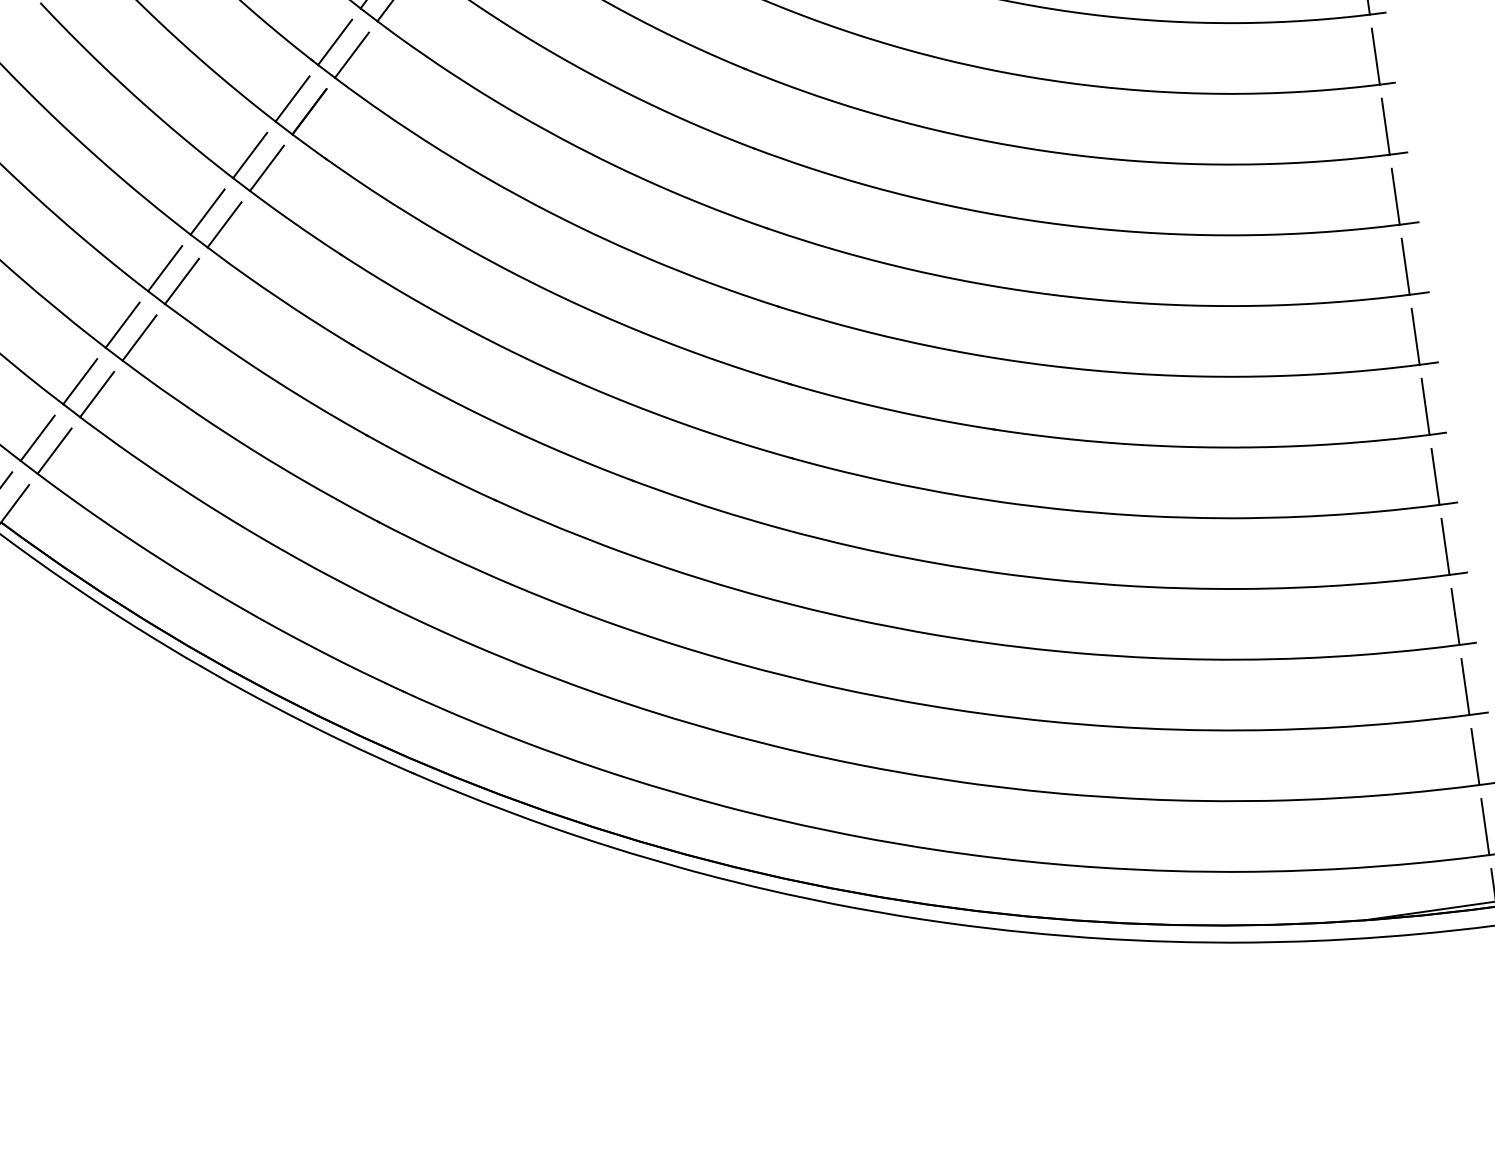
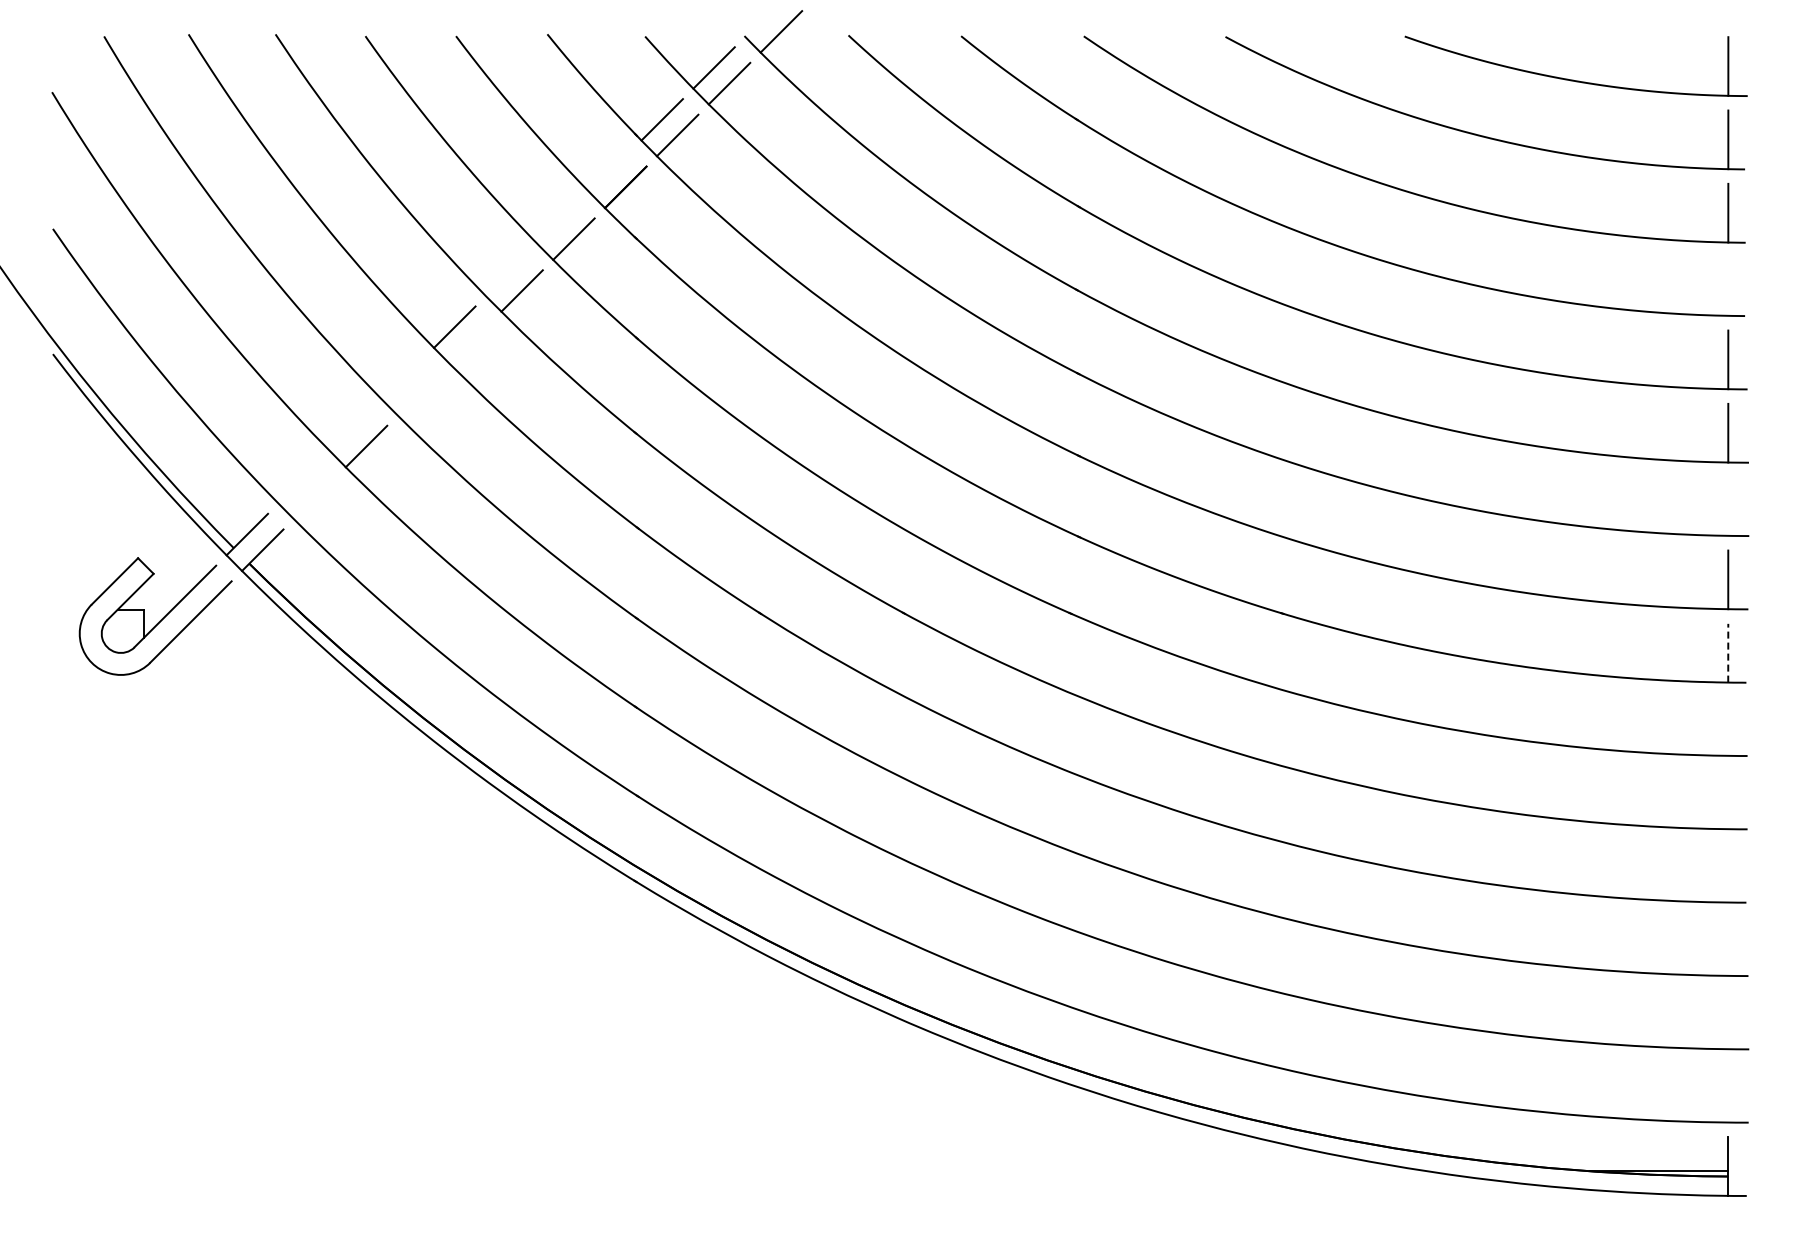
line: (1376, 56) -> (1728, 286), removed
line: (292, 98) -> (610, 171), removed
line: (250, 155) -> (558, 223), removed
line: (207, 212) -> (506, 275), removed
line: (1405, 266) -> (1728, 506), removed
line: (181, 281) -> (469, 342), removed
line: (122, 324) -> (402, 378), removed
line: (139, 337) -> (418, 394), removed
line: (79, 381) -> (350, 430), removed
line: (1425, 406) -> (1728, 652), solid -> dashed
line: (37, 438) -> (298, 482), removed
line: (54, 451) -> (314, 498), removed
line: (1435, 476) -> (1728, 726), removed
line: (1445, 546) -> (1728, 799), removed
line: (1455, 616) -> (1728, 872), removed
line: (1465, 686) -> (1728, 946), removed
line: (1475, 756) -> (1728, 1019), removed
line: (1485, 826) -> (1728, 1092), removed

